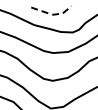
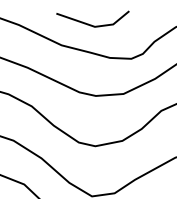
line: (52, 14) -> (94, 26), dashed -> solid

